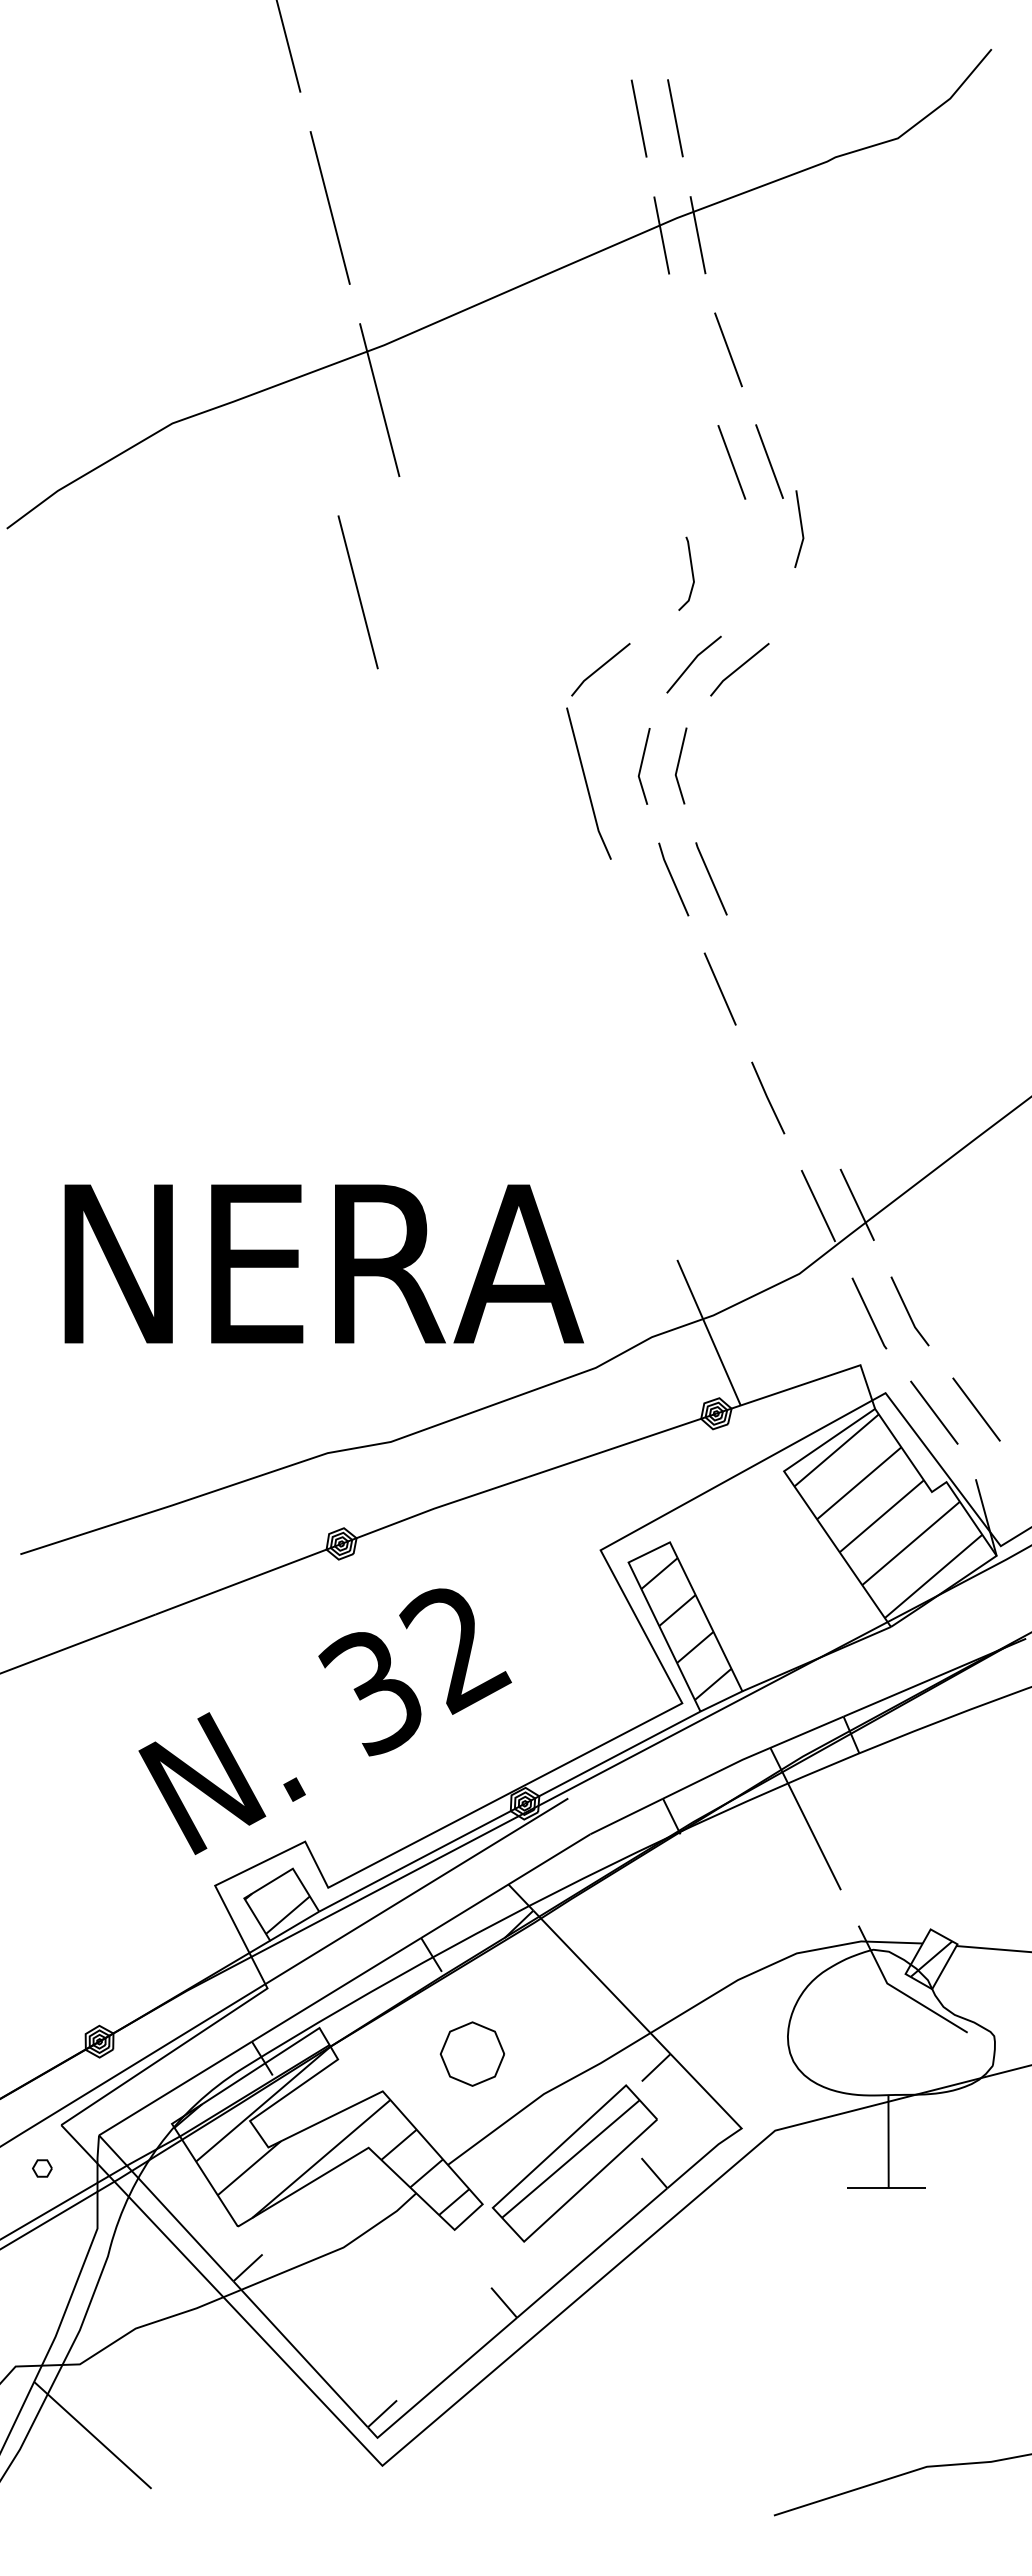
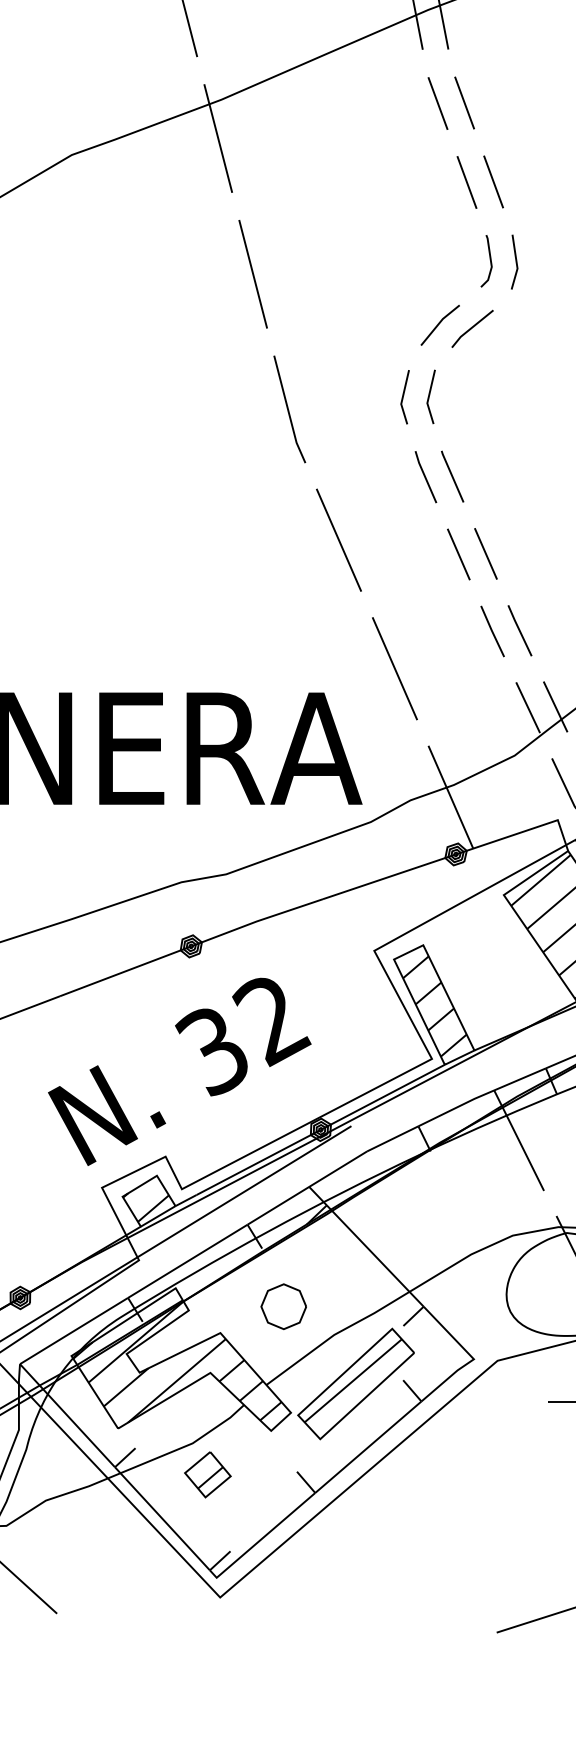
line: (690, 350) -> (437, 103), added
line: (800, 527) -> (515, 260), moved
line: (691, 573) -> (490, 260), moved
line: (357, 592) -> (252, 274), moved
line: (600, 668) -> (374, 328), removed
line: (587, 783) -> (288, 409), moved
line: (550, 968) -> (338, 539), added
line: (758, 987) -> (485, 553), added
line: (806, 1097) -> (519, 631), added
line: (629, 1150) -> (394, 668), added
part: (364, 2292) -> (207, 1475), added

